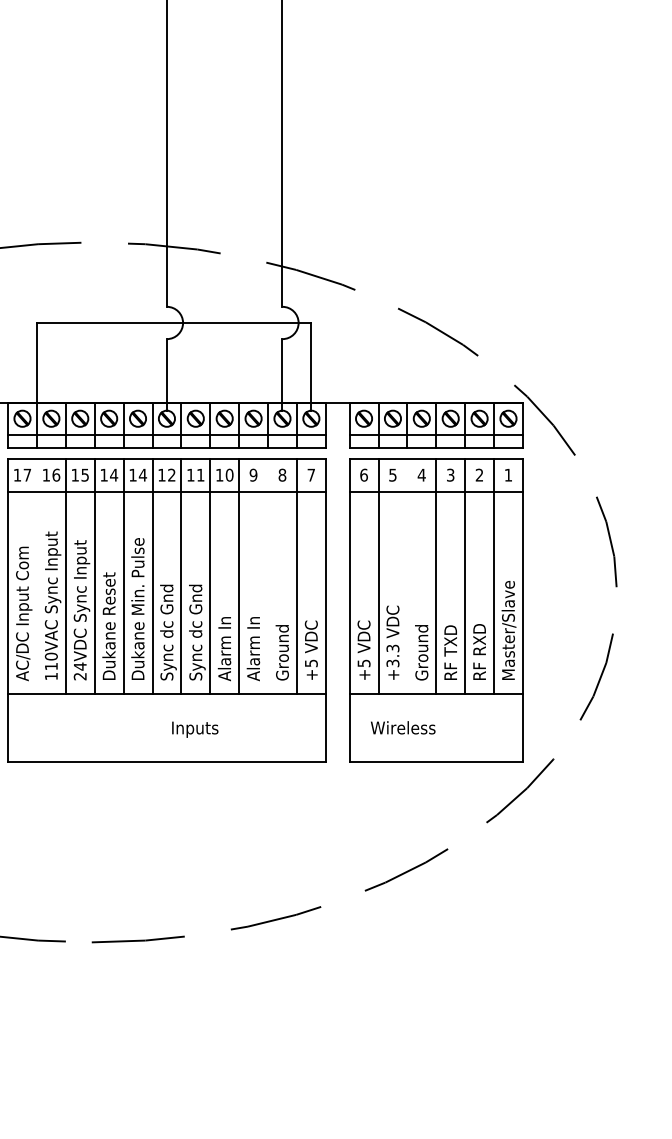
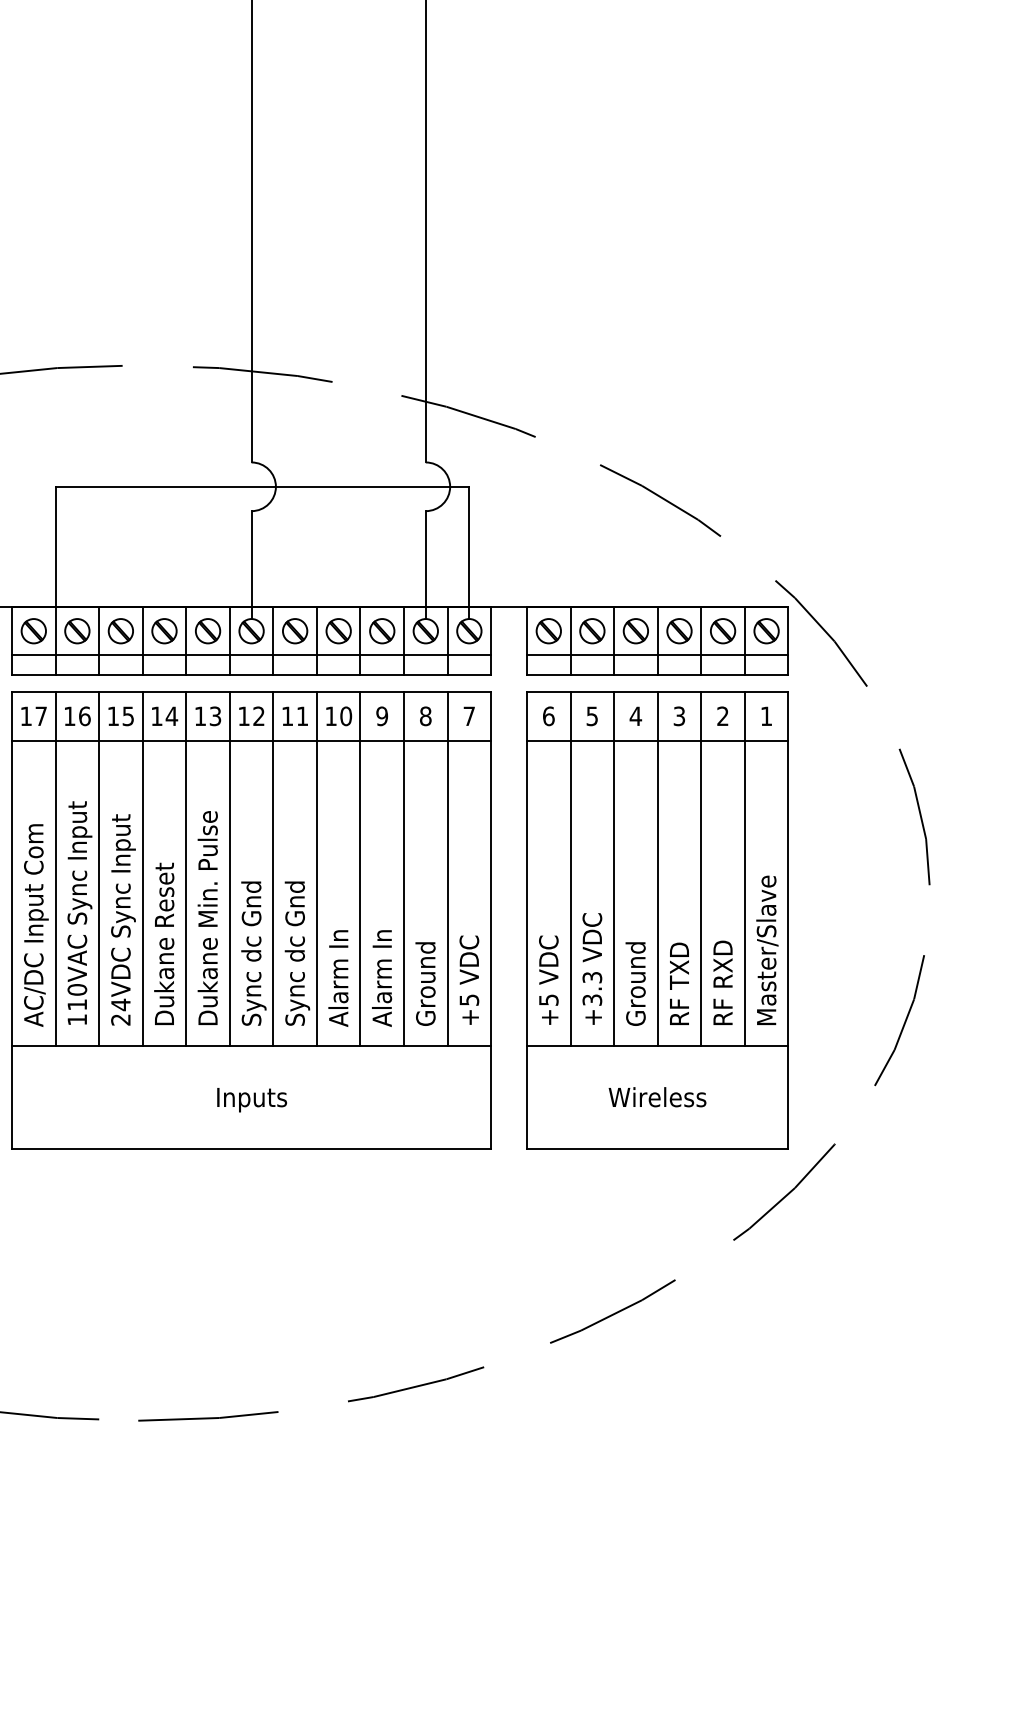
text: (142, 474) -> (214, 715), 14 -> 13
line: (36, 575) -> (54, 867), added
line: (268, 575) -> (404, 867), added
line: (407, 575) -> (614, 867), added
text: (403, 727) -> (658, 1096), moved
text: (195, 729) -> (252, 1099), moved

